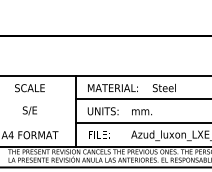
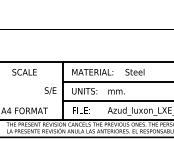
text: (29, 110) -> (50, 90), moved

